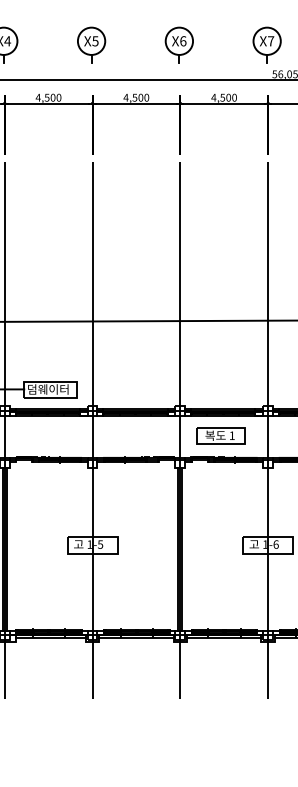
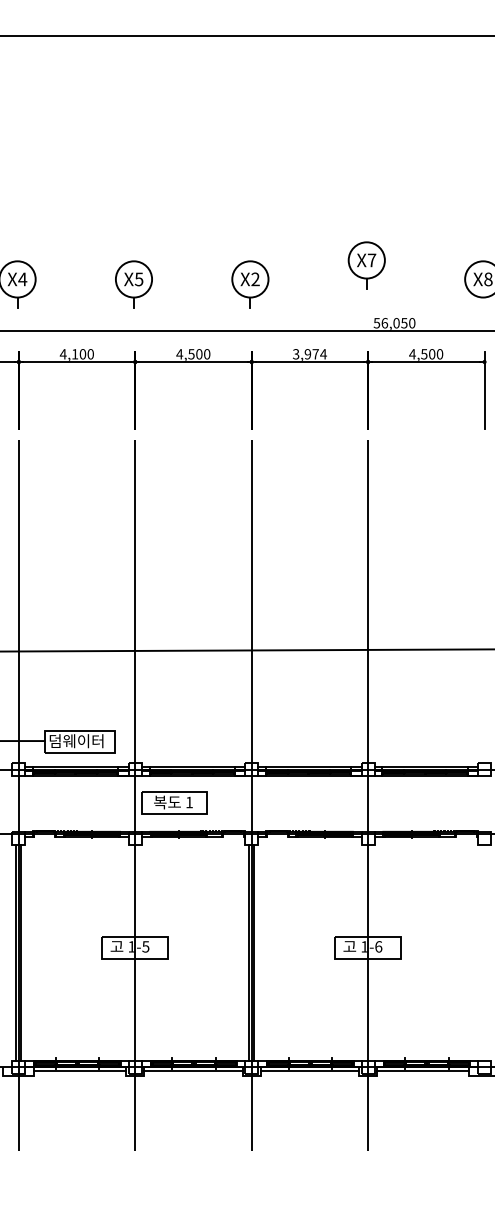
text: (183, 41) -> (255, 279), X6 -> X2
part: (266, 45) -> (366, 265), moved
text: (46, 97) -> (74, 354), 4,500 -> 4,100
text: (223, 97) -> (309, 354), 4,500 -> 3,974
part: (220, 435) -> (174, 802), moved

